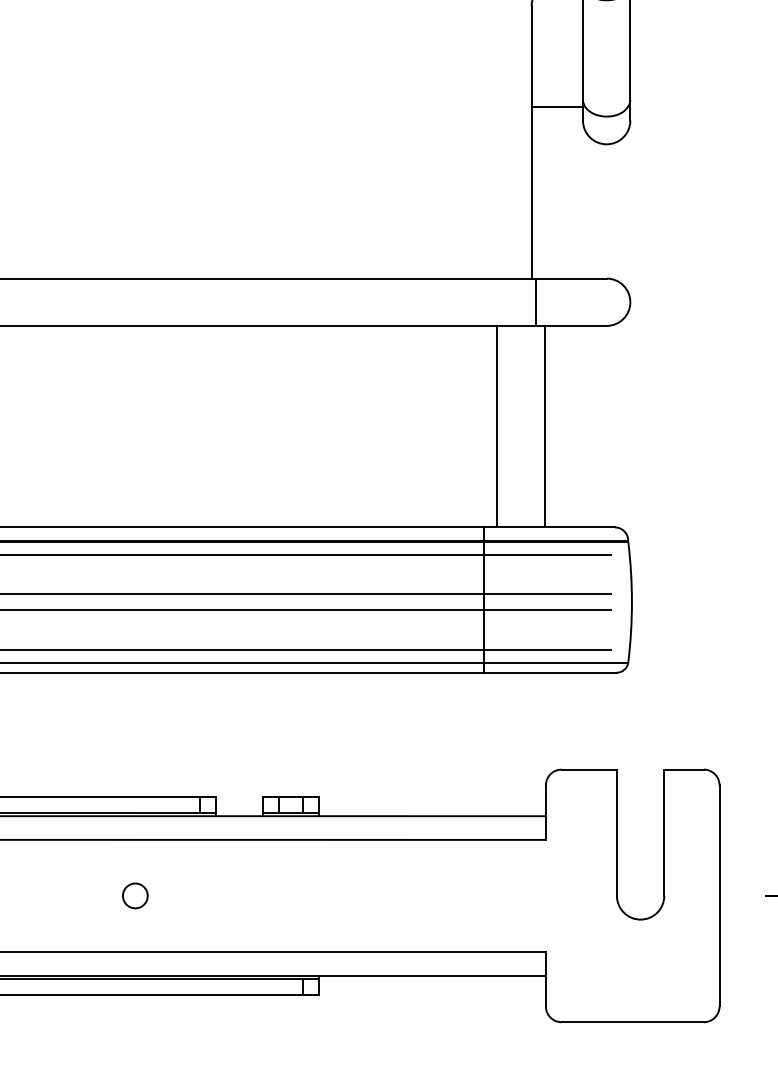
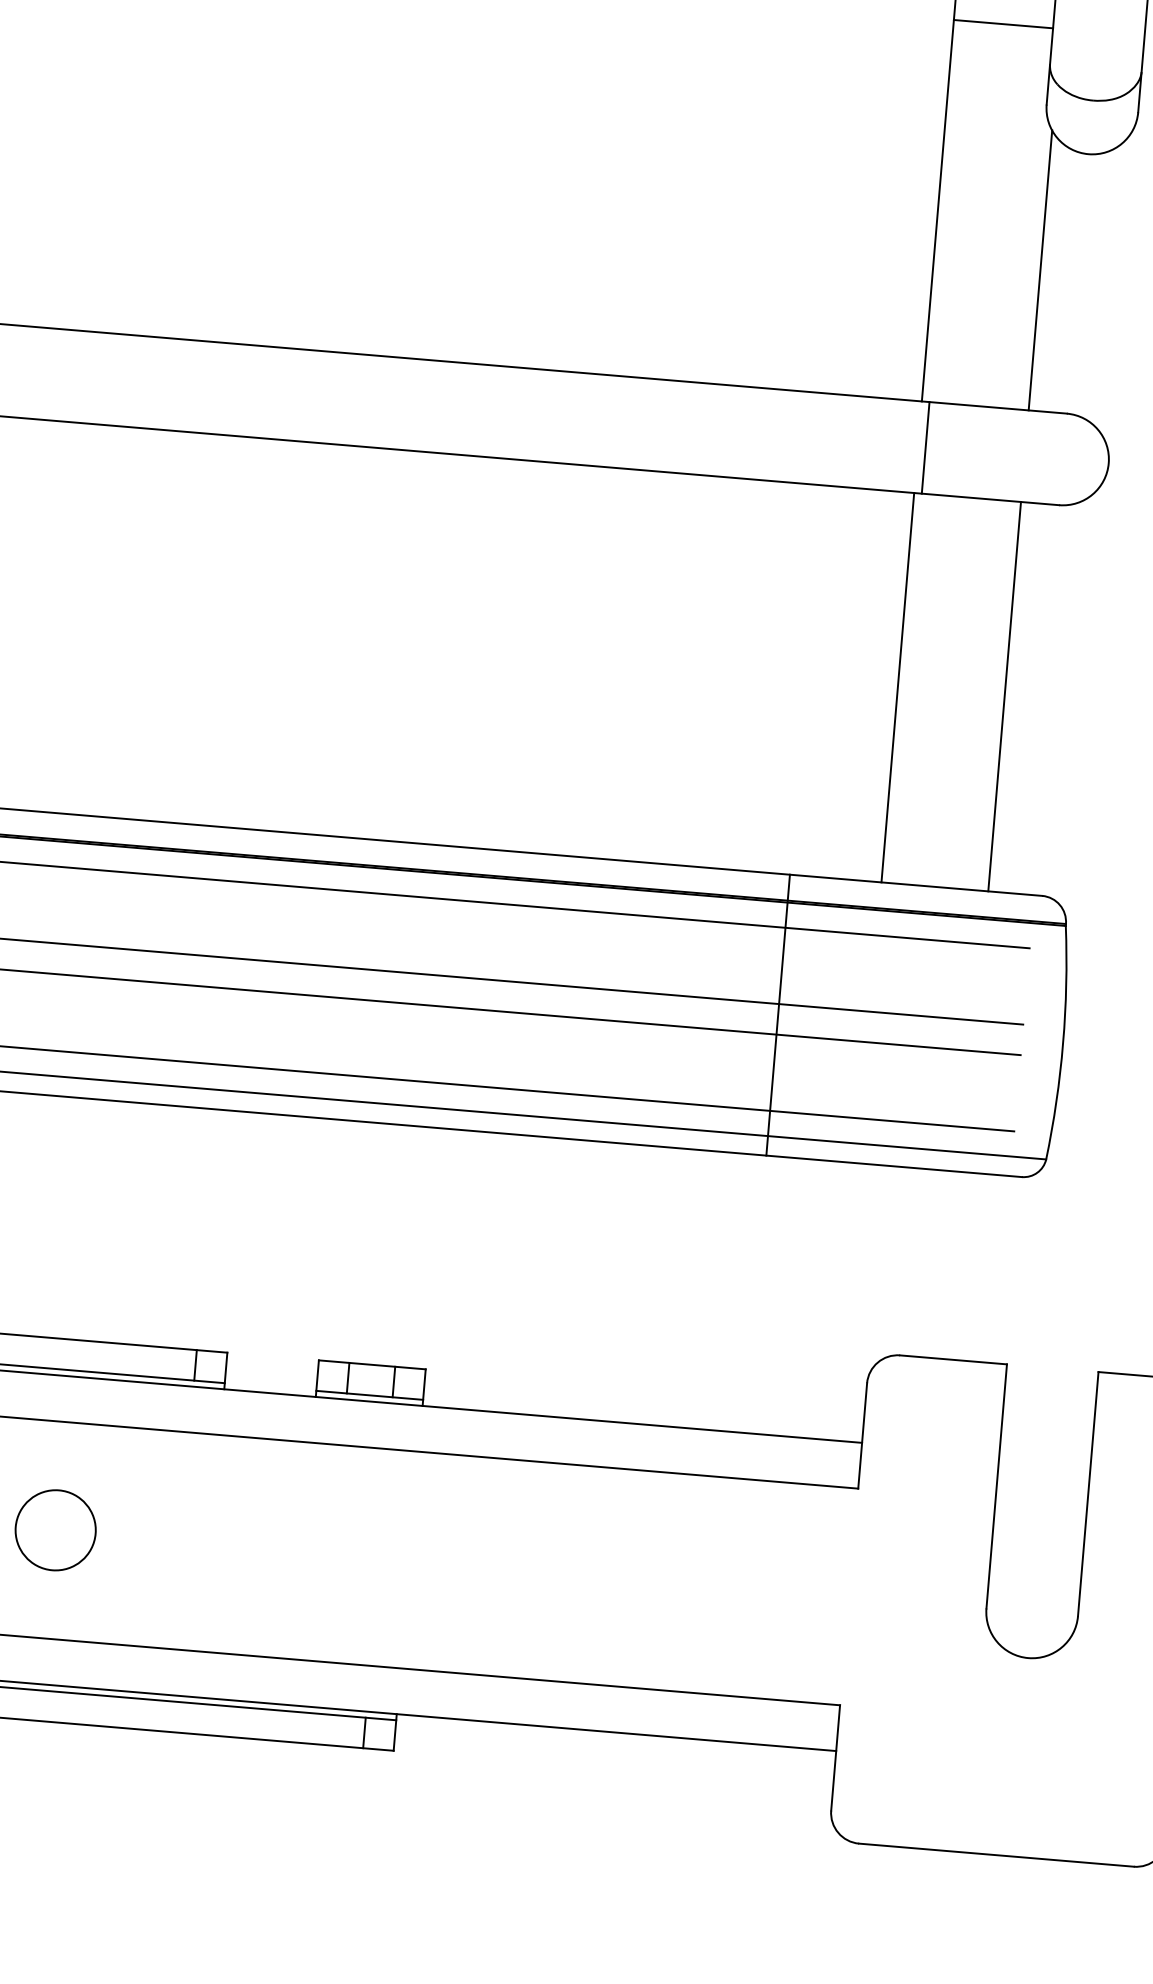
line: (556, 107) -> (1001, 24), moved
line: (586, 205) -> (1039, 269), added
line: (496, 426) -> (897, 687), moved
line: (544, 426) -> (1003, 696), moved
circle: (135, 895) -> (56, 1529), size x1.67

